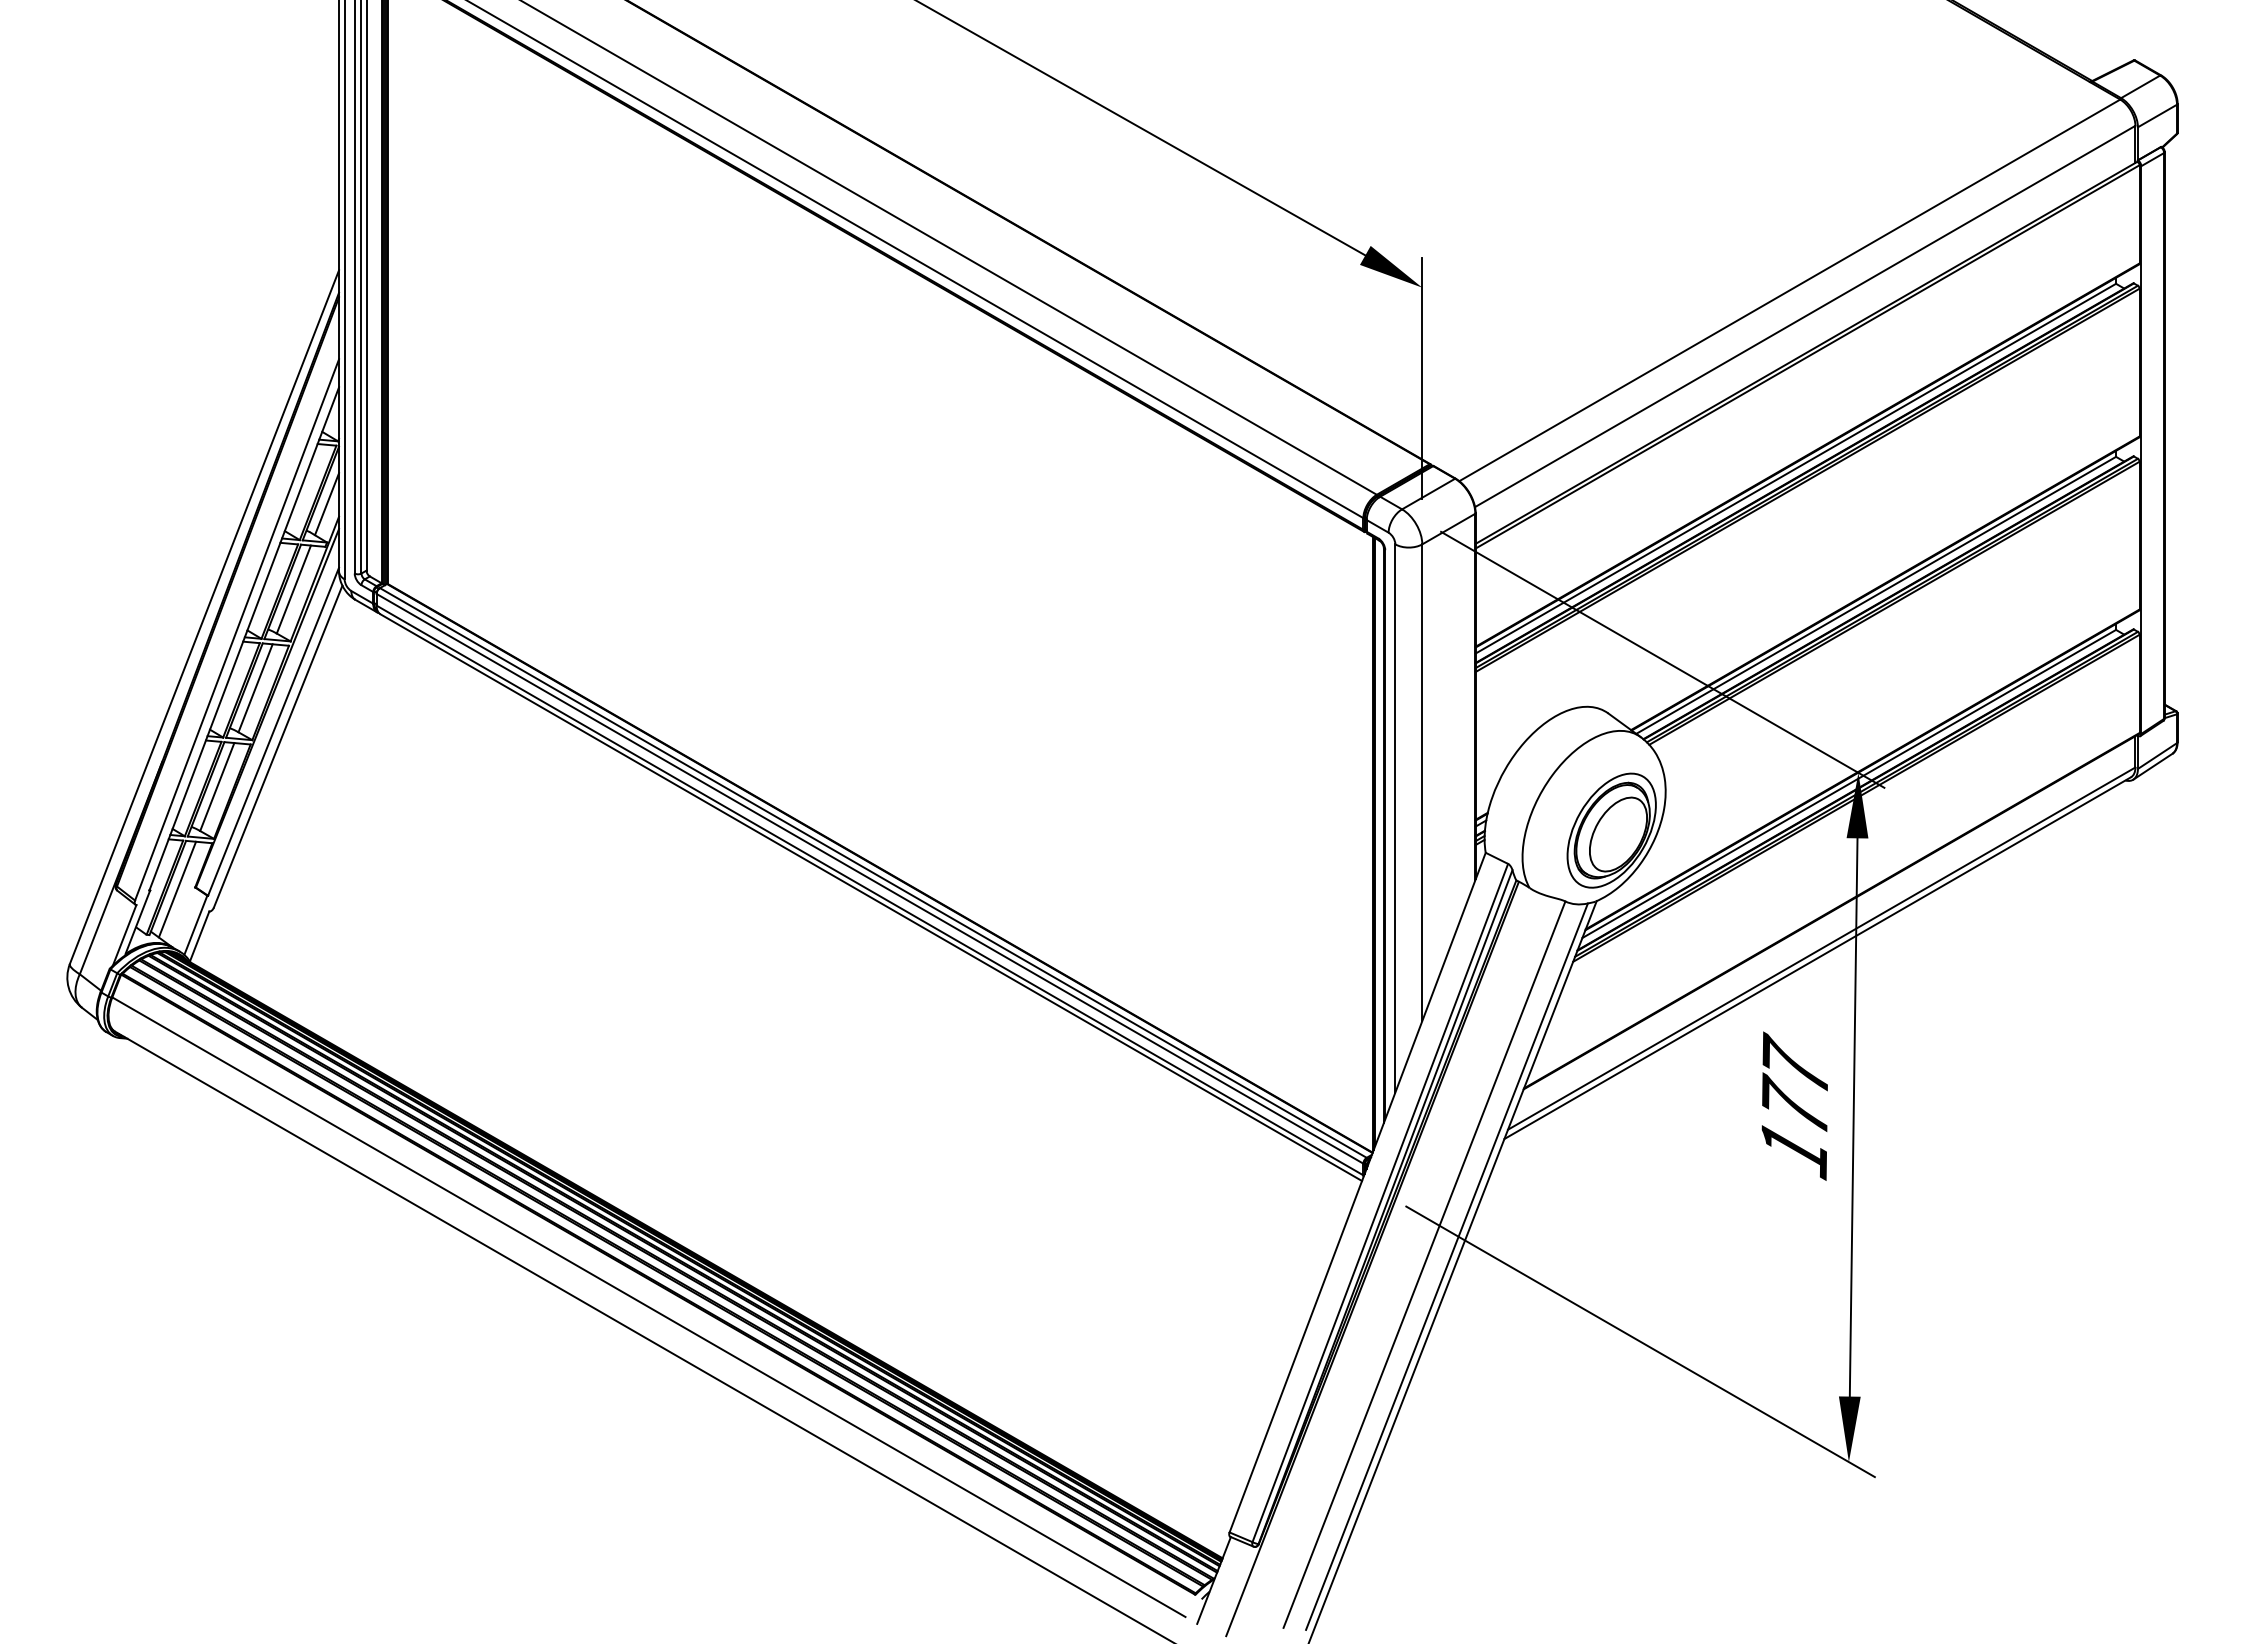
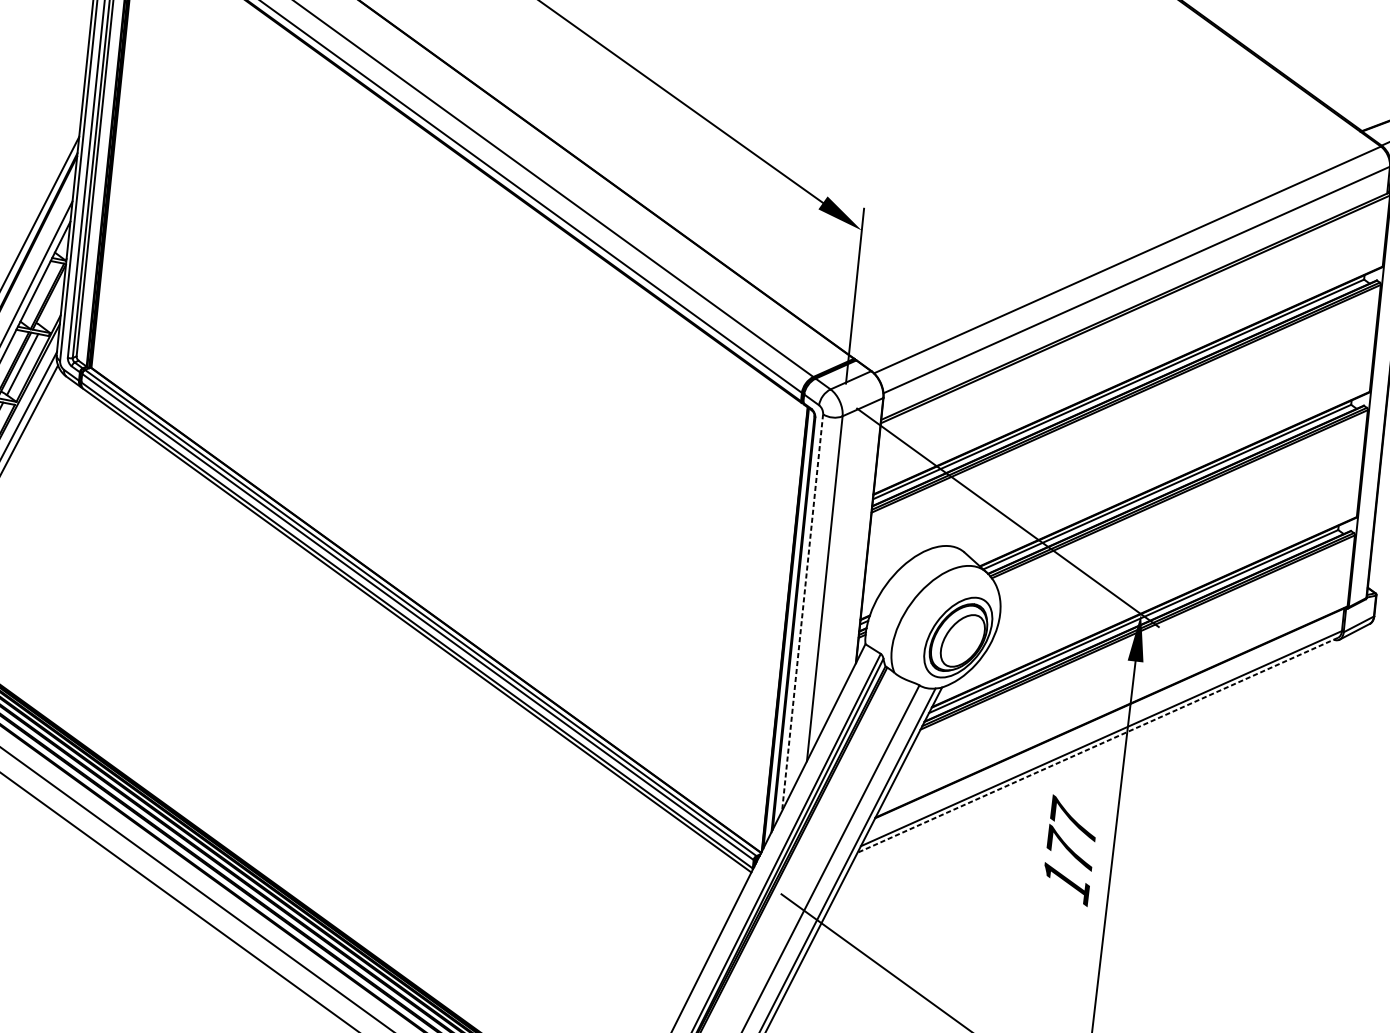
line: (326, 504) -> (52, 305), removed
line: (1395, 819) -> (802, 613), solid -> dashed
line: (1817, 958) -> (1097, 745), solid -> dashed

